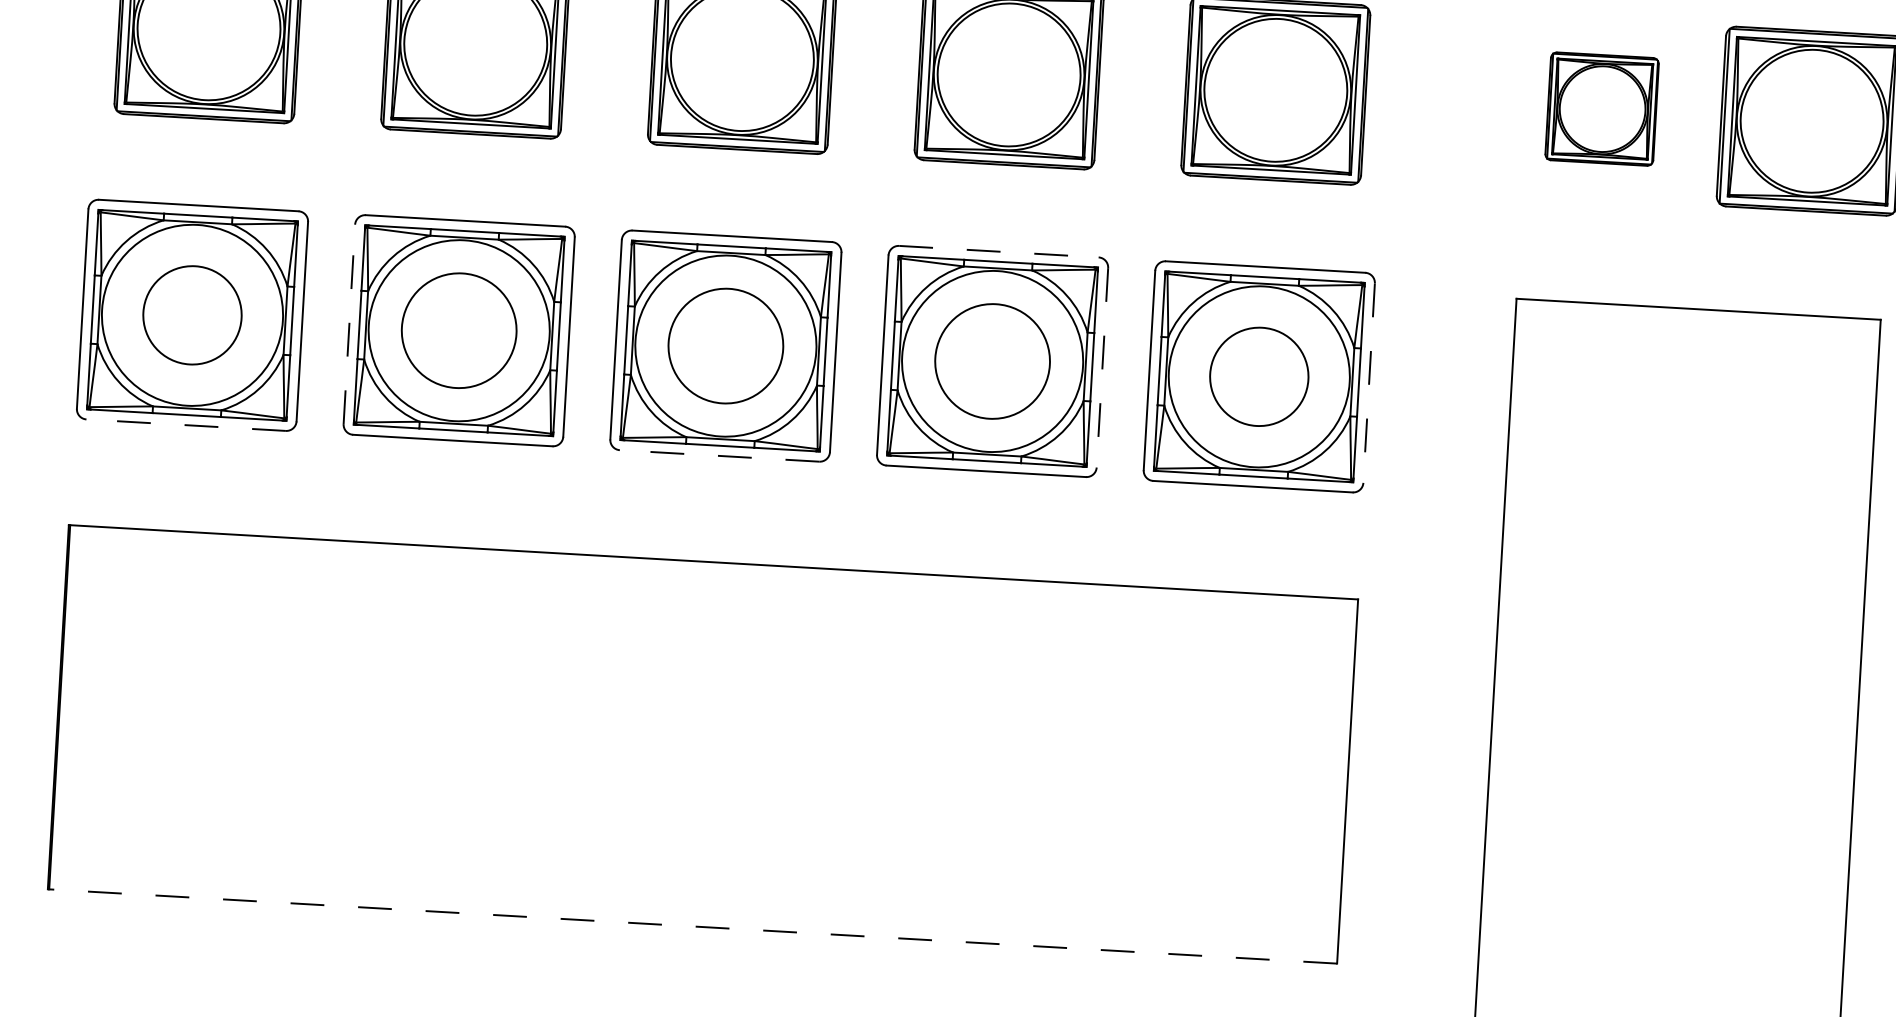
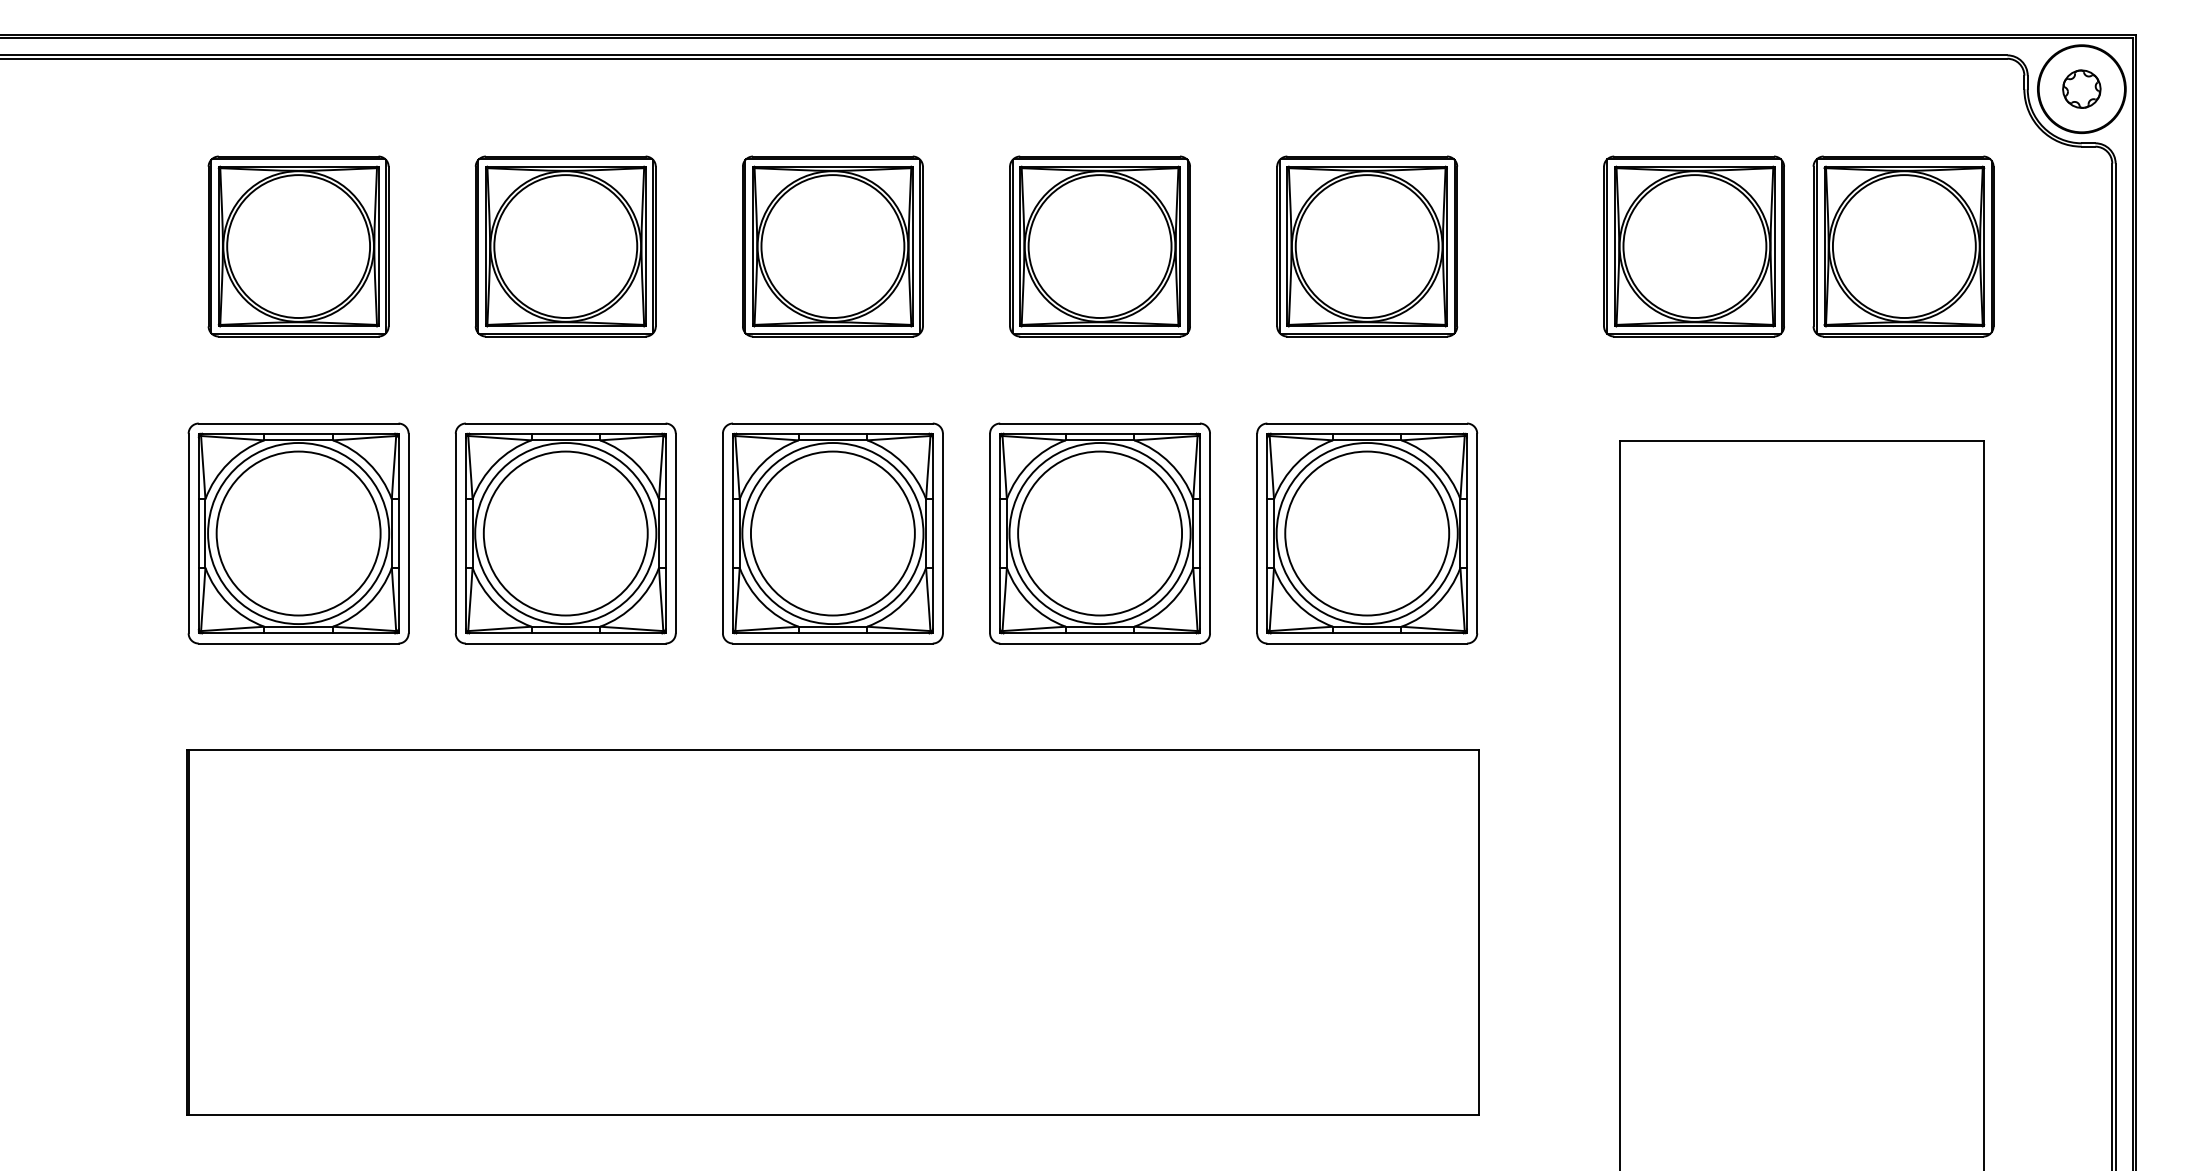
part: (1601, 109) -> (1693, 246), size x1.67
line: (999, 251) -> (1100, 423), dashed -> solid
circle: (192, 315) -> (298, 533), size x1.67
line: (349, 324) -> (455, 533), dashed -> solid
circle: (458, 330) -> (565, 533), size x1.43
circle: (725, 346) -> (832, 533), size x1.43
circle: (993, 361) -> (1100, 533), size x1.43
line: (1102, 367) -> (1210, 533), dashed -> solid
circle: (1259, 376) -> (1367, 533), size x1.67
line: (1369, 383) -> (1477, 533), dashed -> solid
line: (186, 425) -> (298, 643), dashed -> solid
line: (719, 455) -> (832, 643), dashed -> solid
line: (692, 926) -> (832, 1114), dashed -> solid

